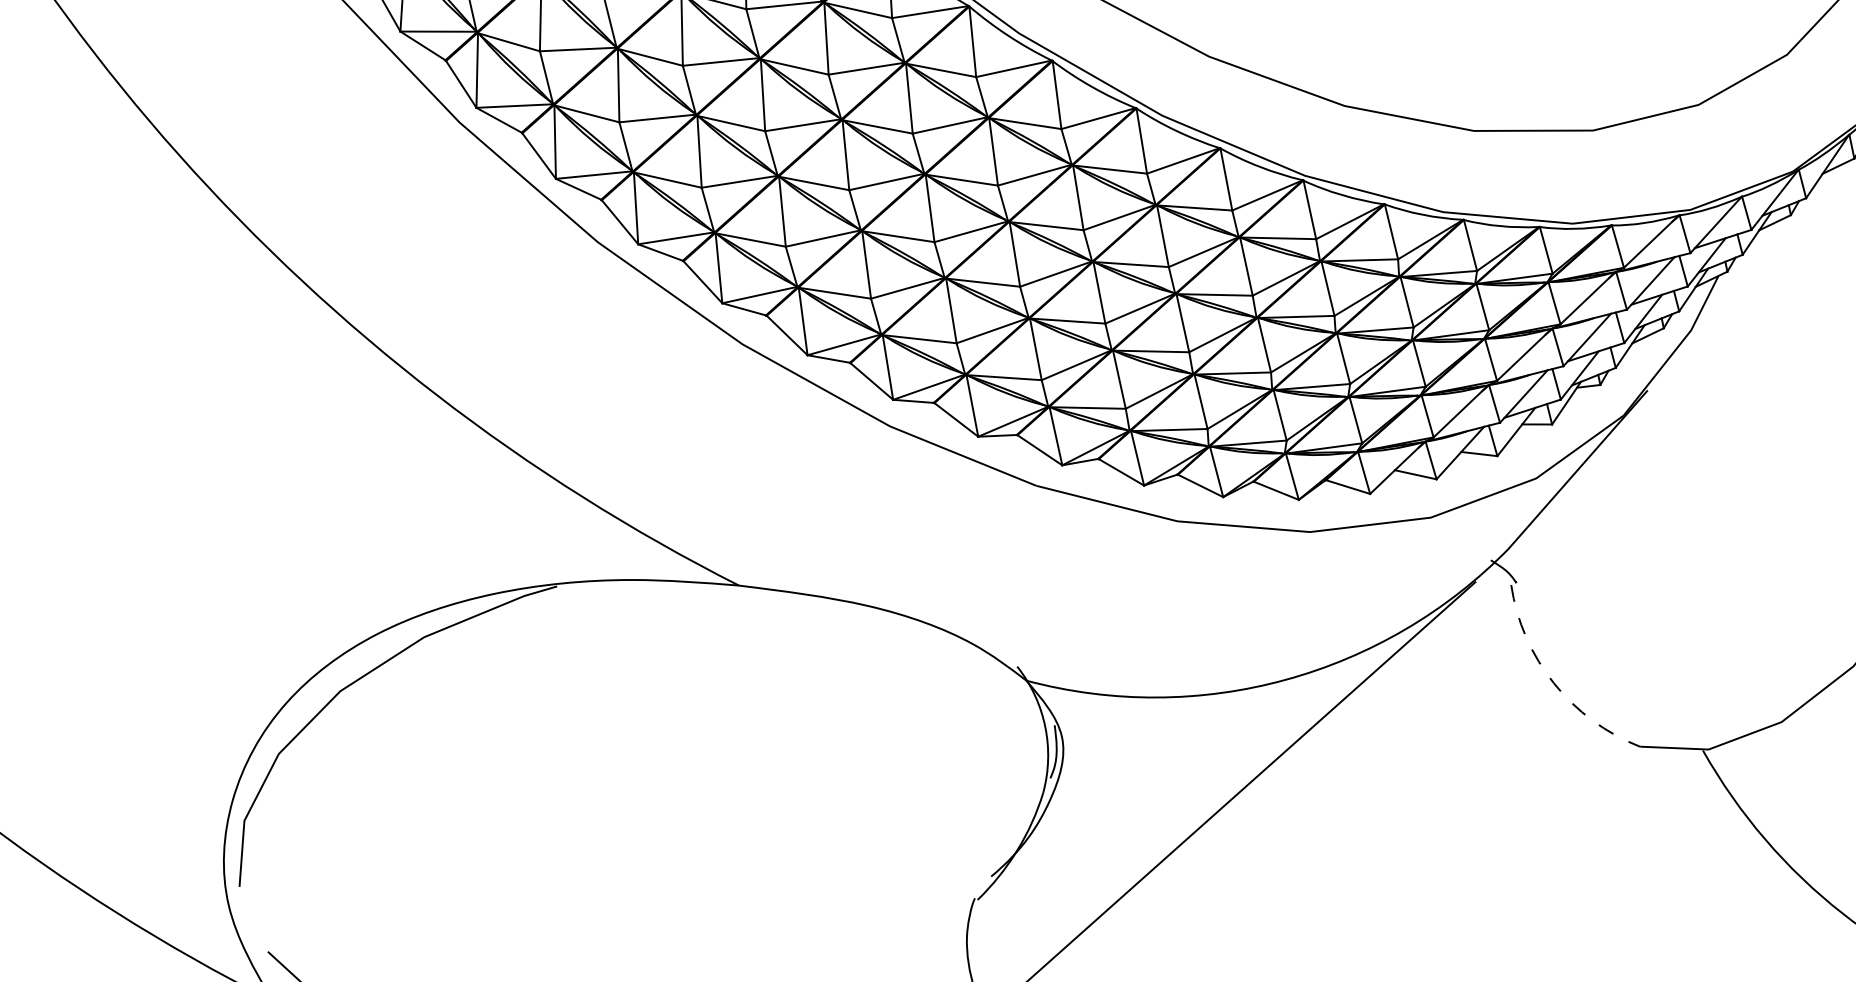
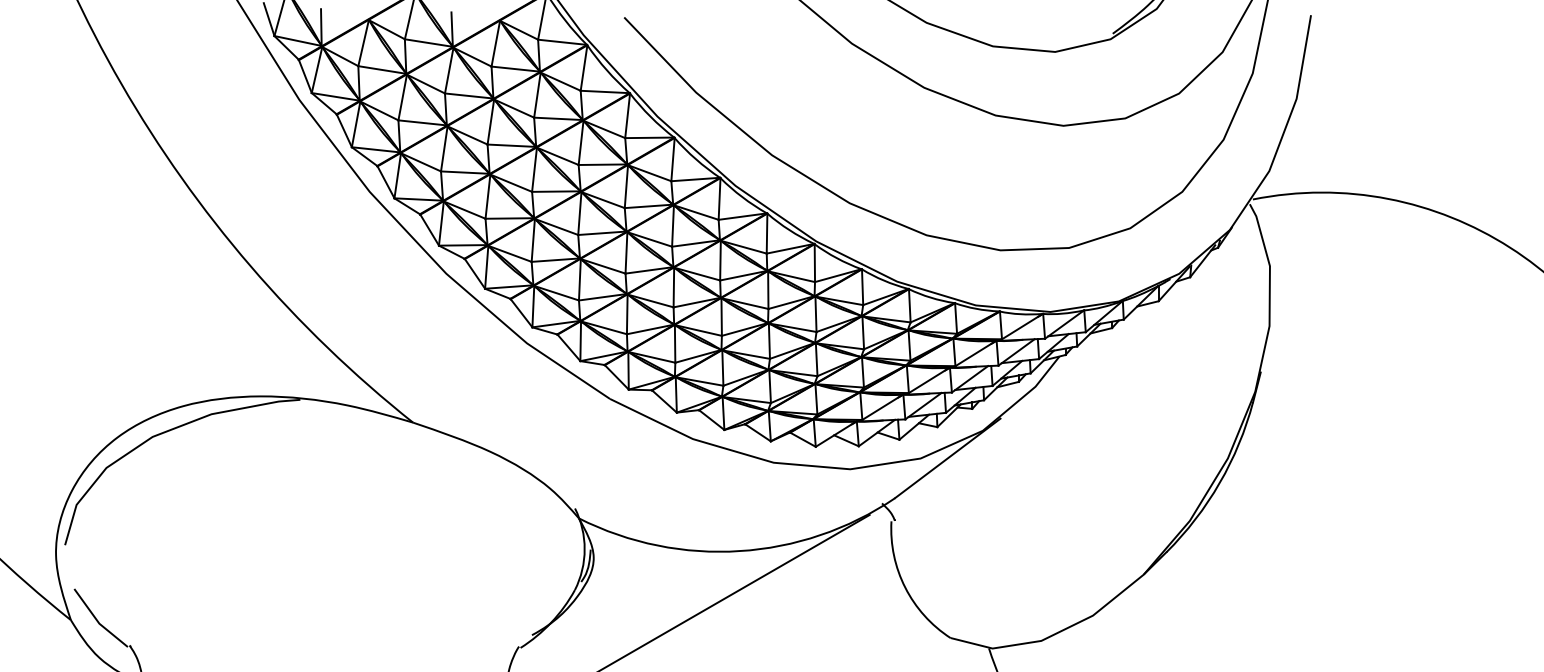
arc: (1554, 682) -> (905, 587), dashed -> solid

